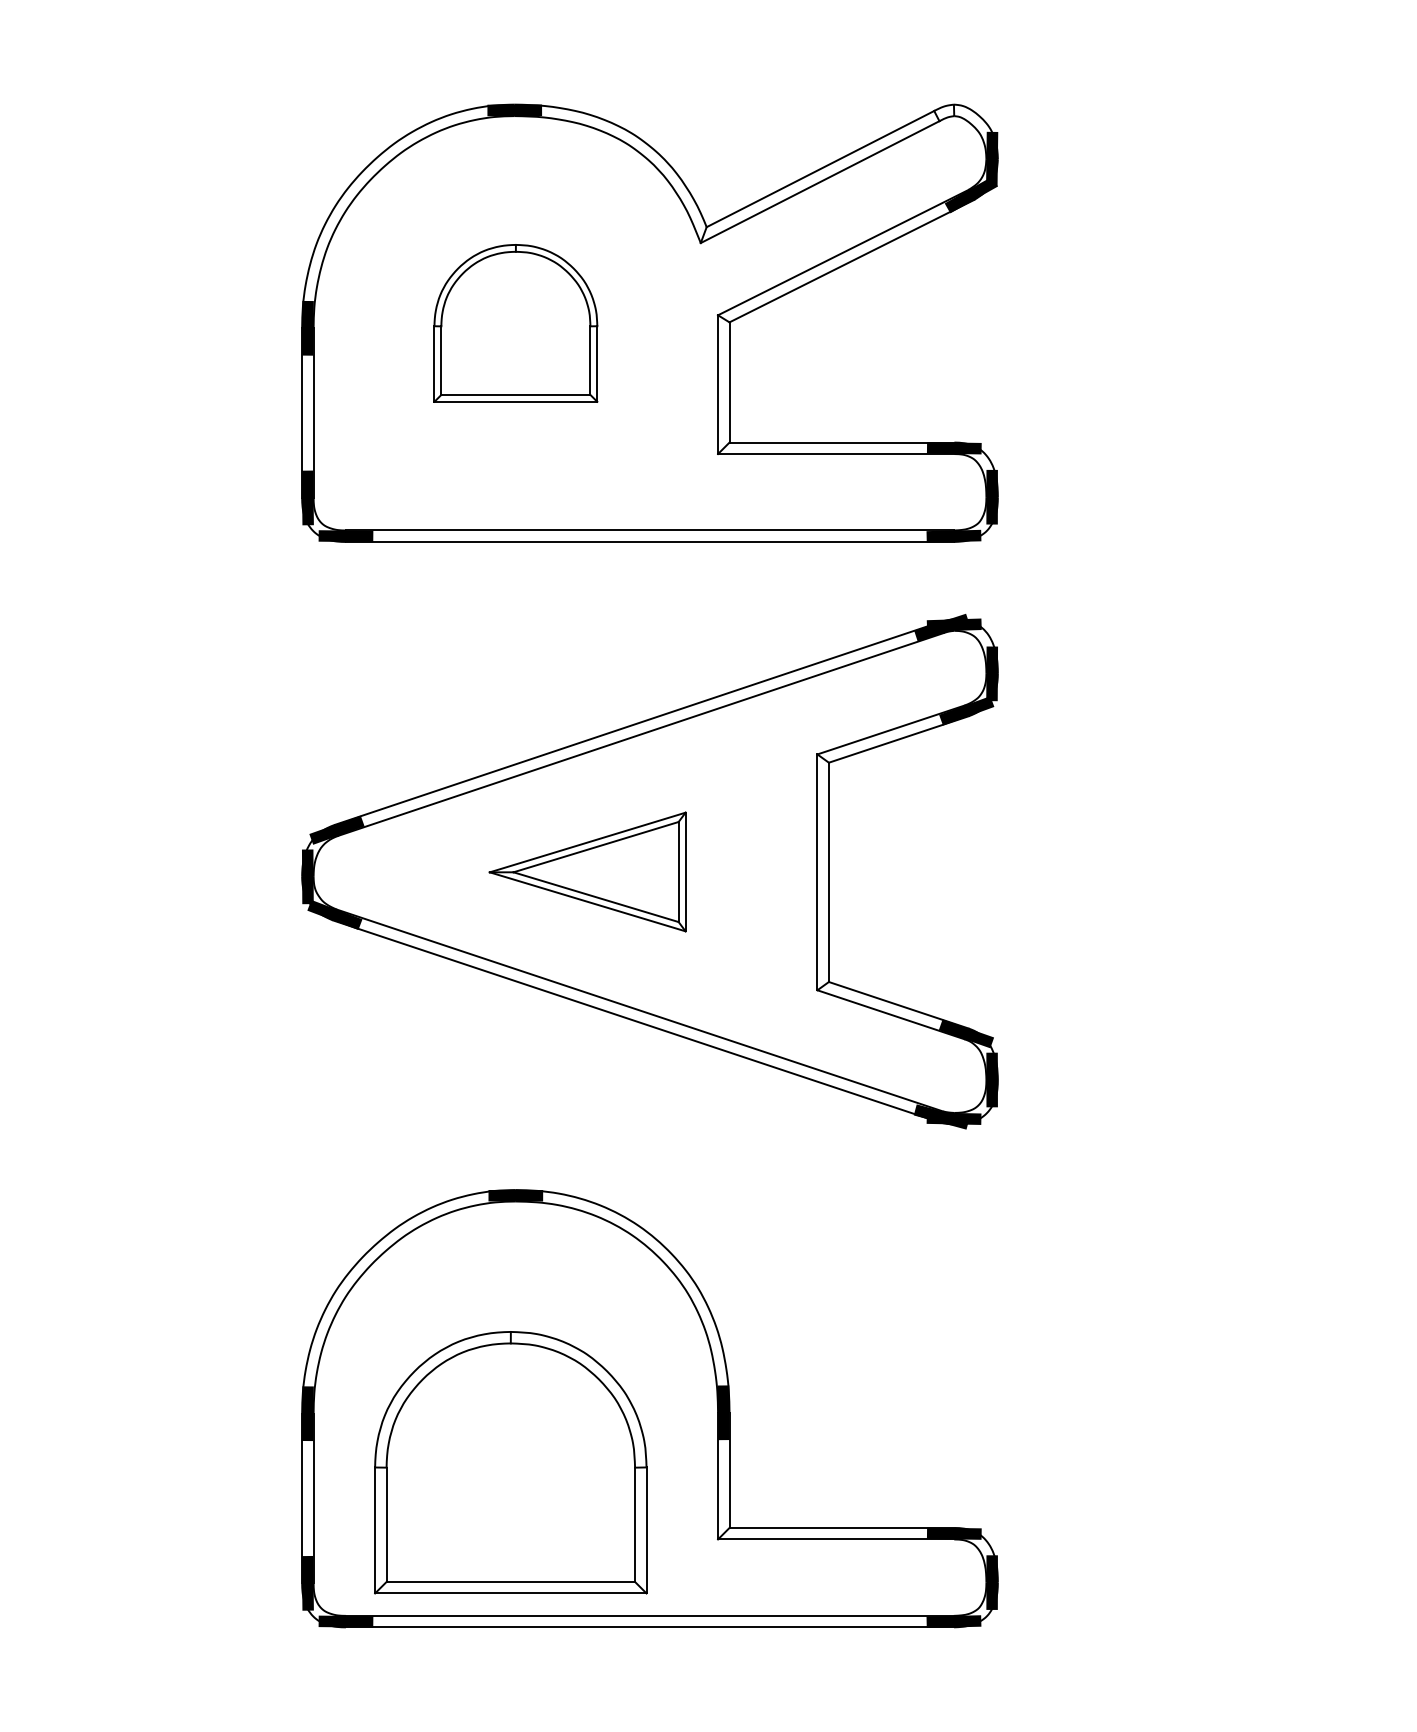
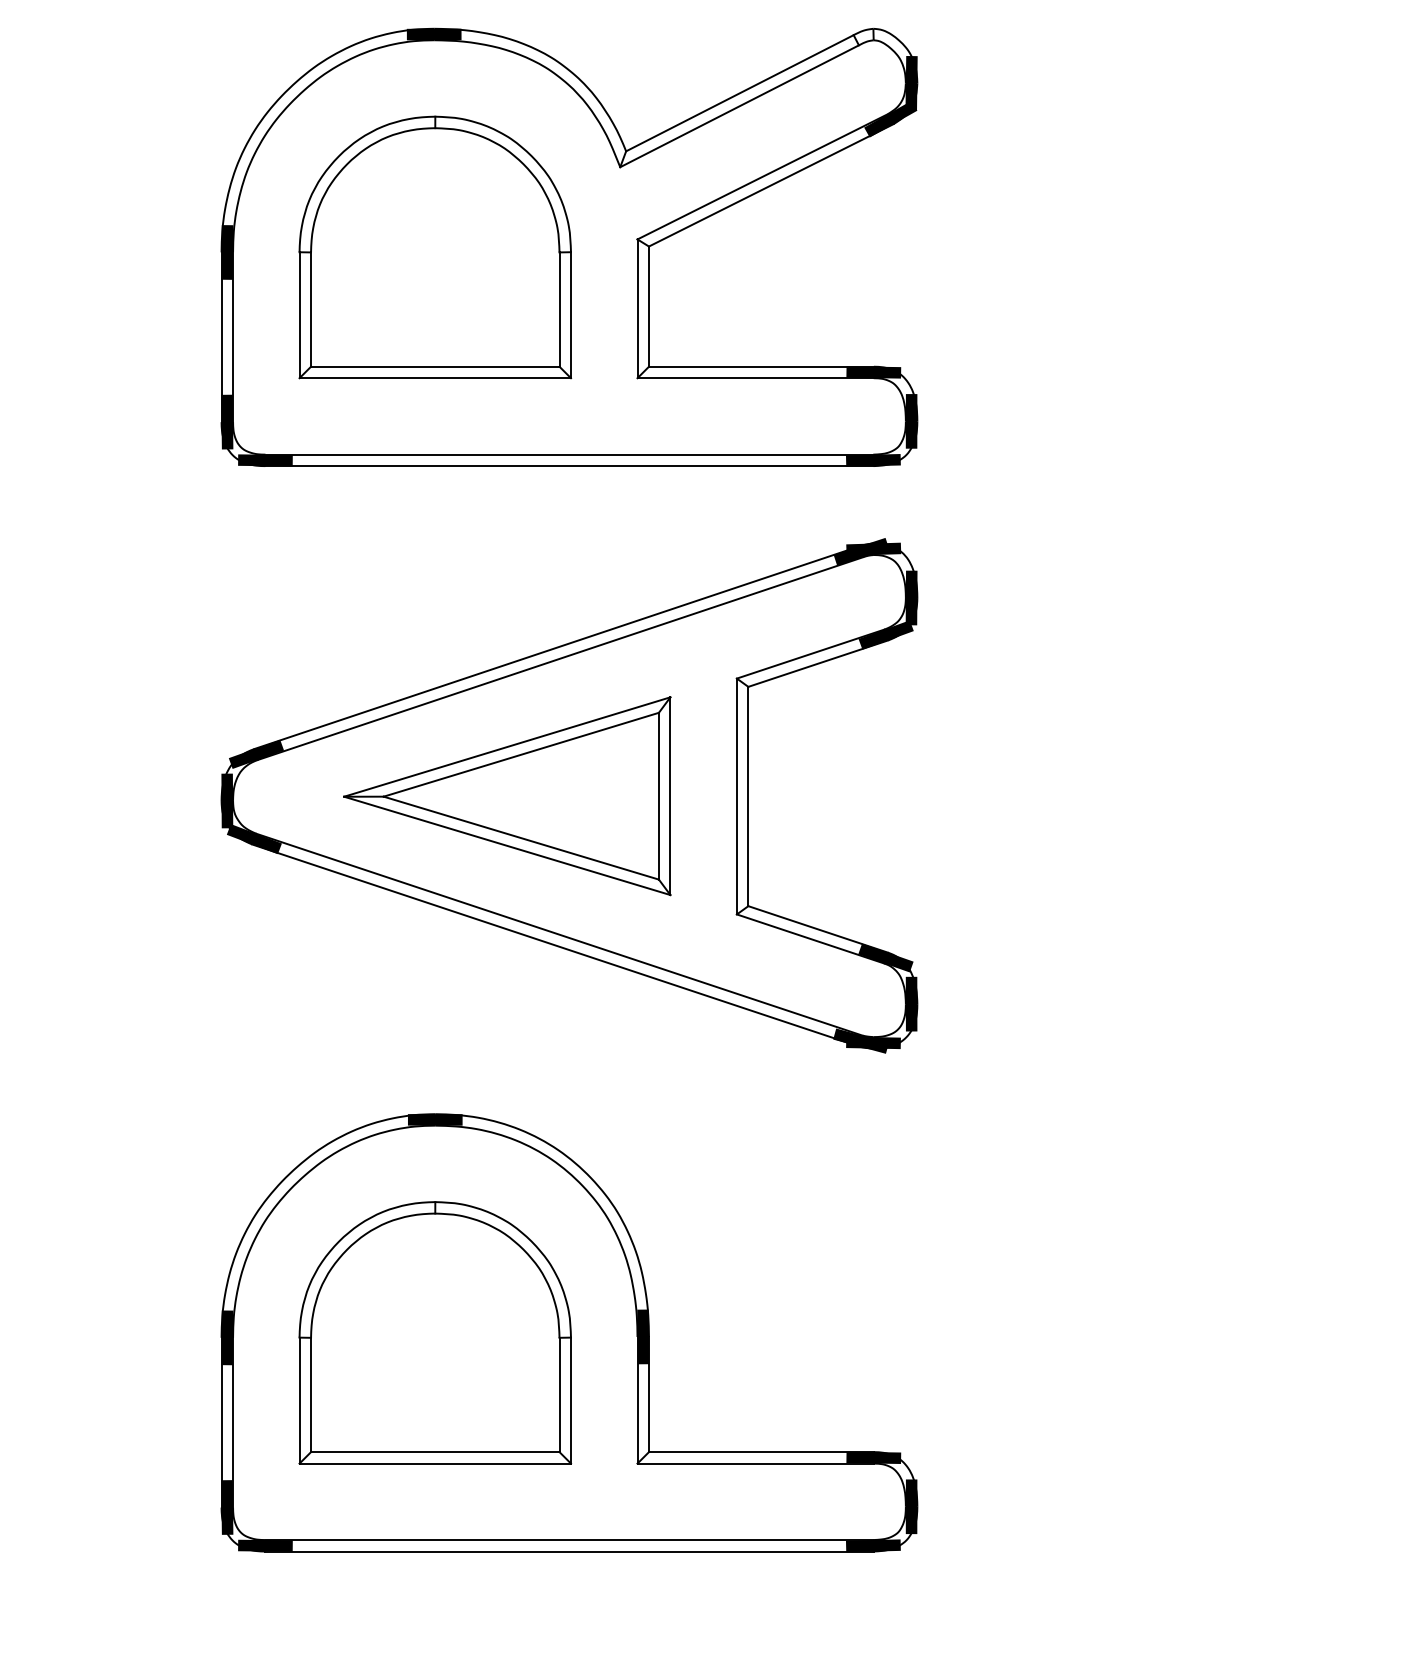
part: (515, 323) -> (434, 247), size x1.67
part: (587, 871) -> (506, 795), size x1.67
part: (510, 1462) -> (434, 1332), moved

